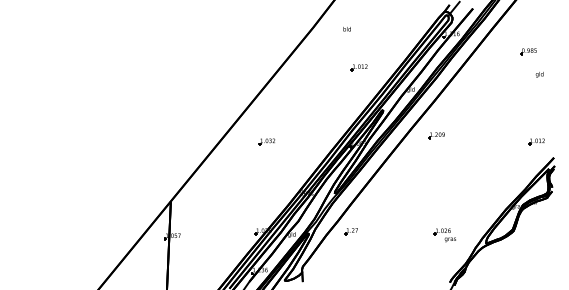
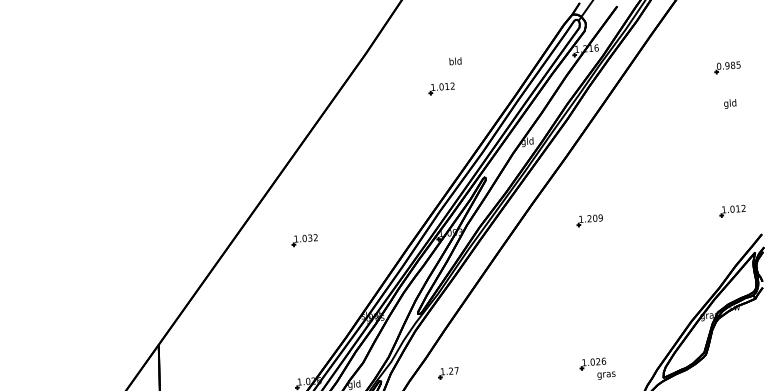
text: (346, 29) -> (454, 61), moved
part: (528, 51) -> (727, 67), moved
part: (358, 67) -> (440, 88), moved
part: (436, 135) -> (589, 220), moved

